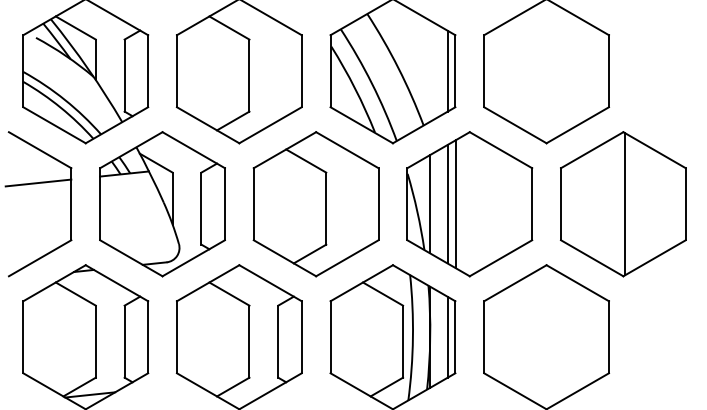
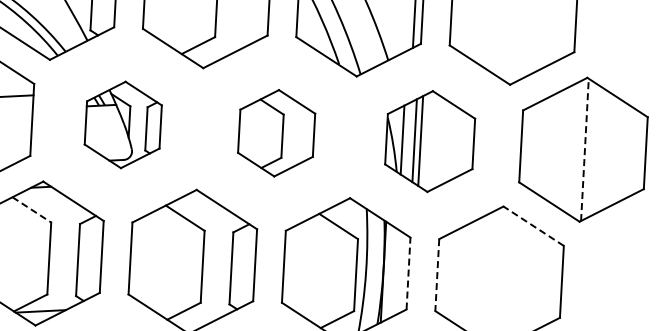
line: (624, 203) -> (584, 149), solid -> dashed
part: (162, 204) -> (123, 125), size x0.6
part: (315, 204) -> (276, 133), size x0.6
part: (469, 204) -> (429, 141), size x0.7
line: (577, 282) -> (533, 225), solid -> dashed
line: (76, 294) -> (32, 210), solid -> dashed
line: (447, 336) -> (400, 272), removed
line: (455, 336) -> (408, 272), solid -> dashed
line: (484, 337) -> (437, 275), solid -> dashed

